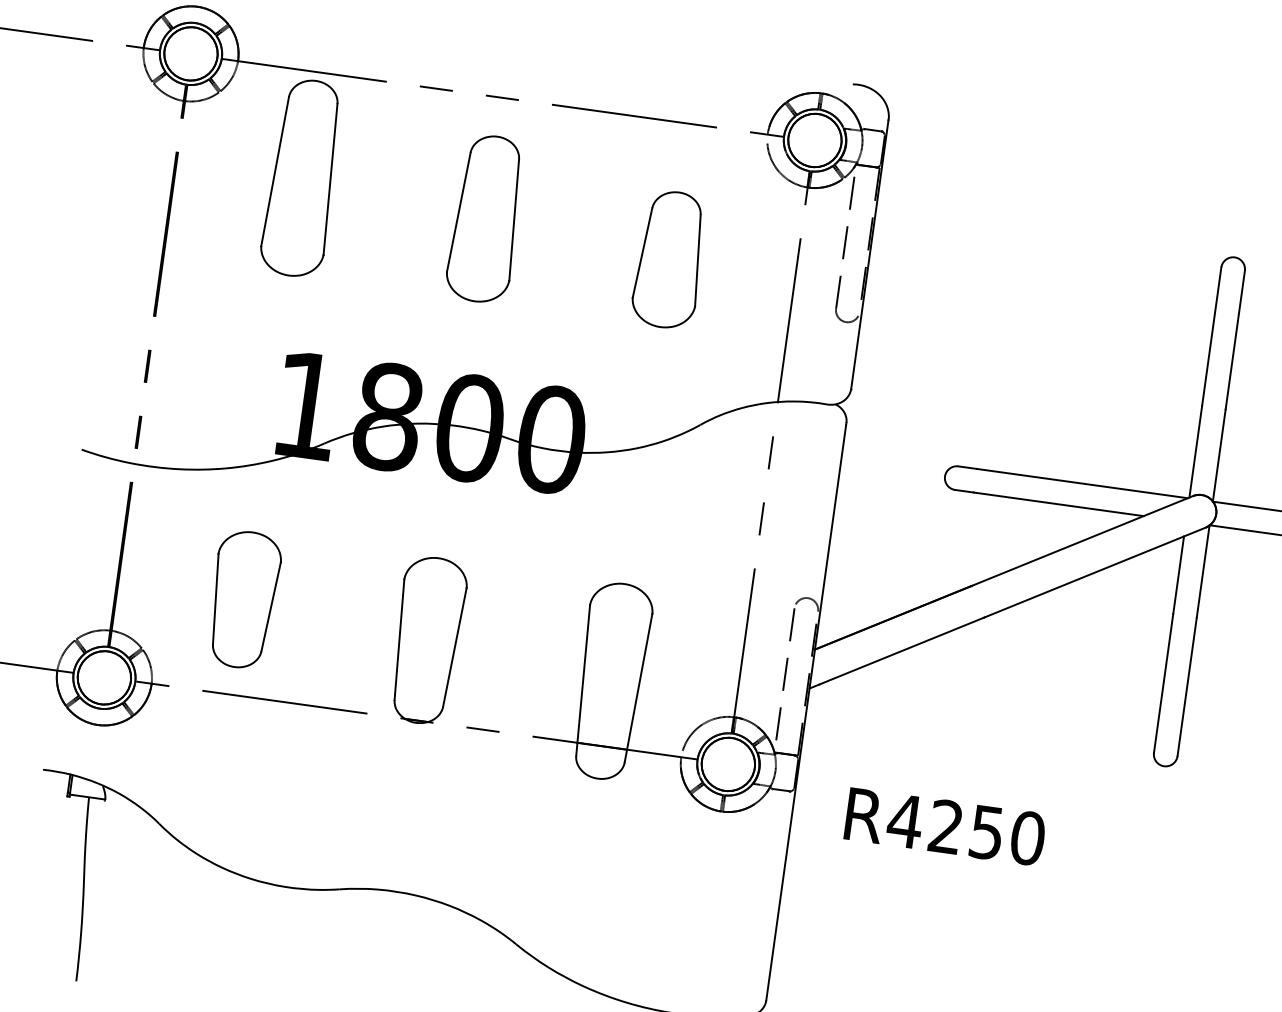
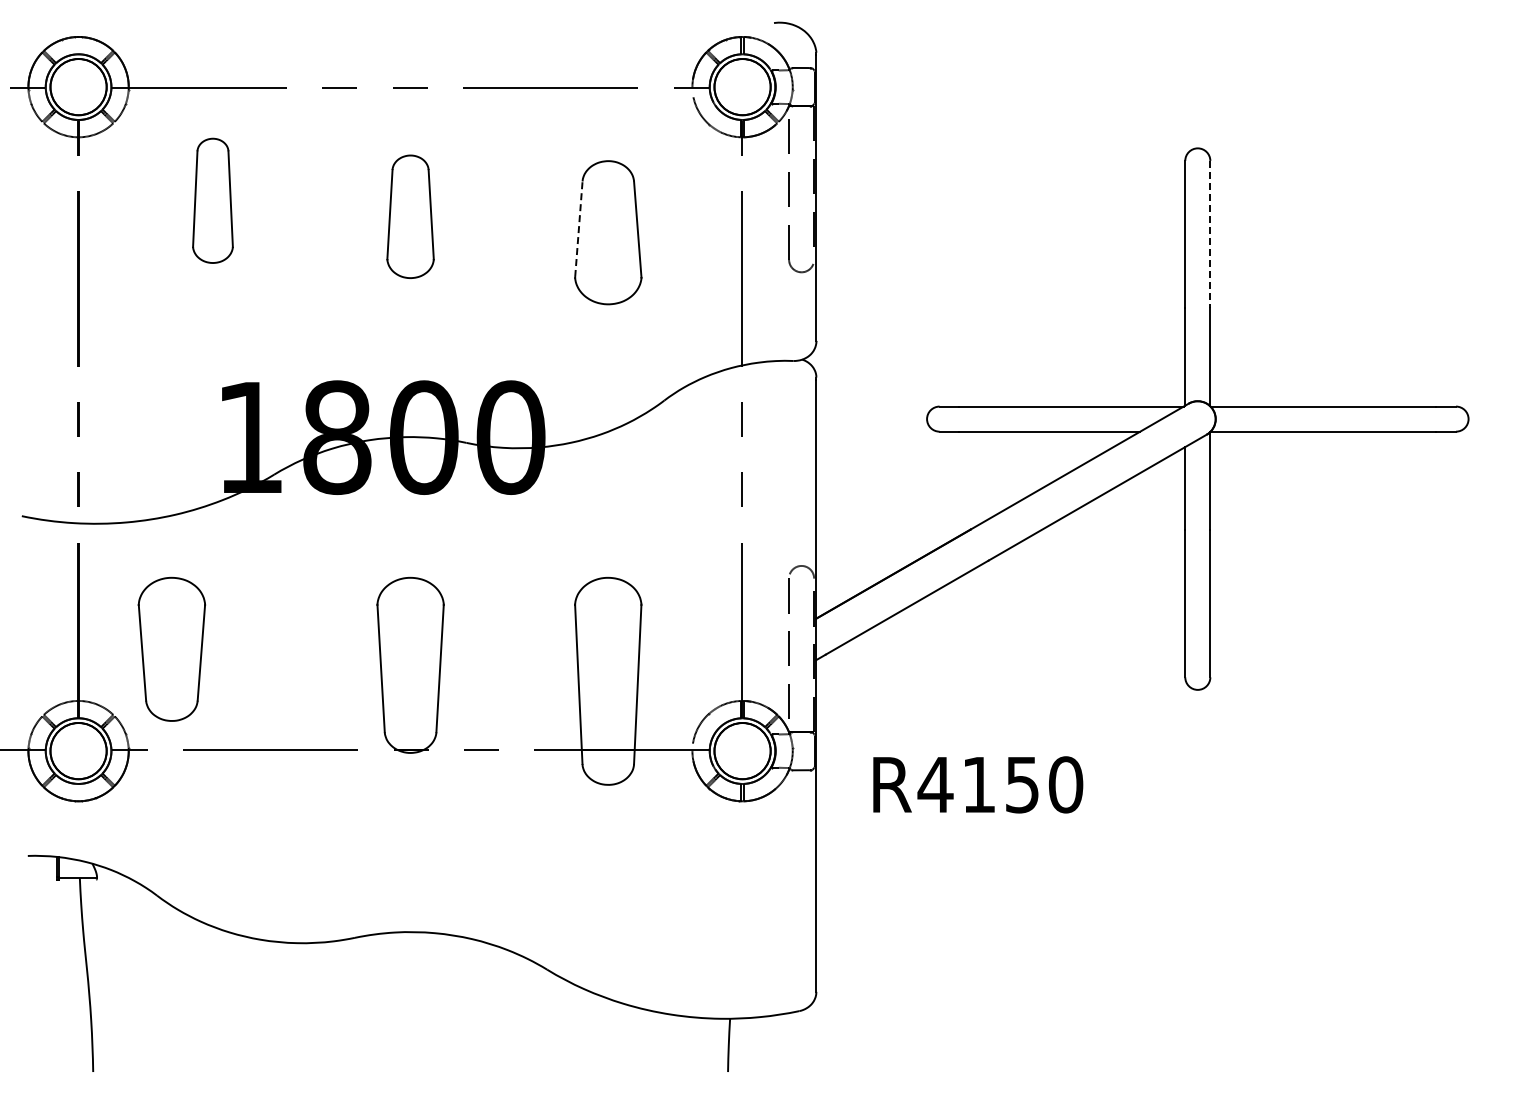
part: (302, 177) -> (212, 200), size x0.6
part: (486, 218) -> (410, 216), size x0.7
line: (642, 252) -> (578, 229), solid -> dashed
line: (1235, 339) -> (1210, 234), solid -> dashed
part: (243, 598) -> (171, 648), moved
text: (945, 826) -> (978, 784), R4250 -> R4150

